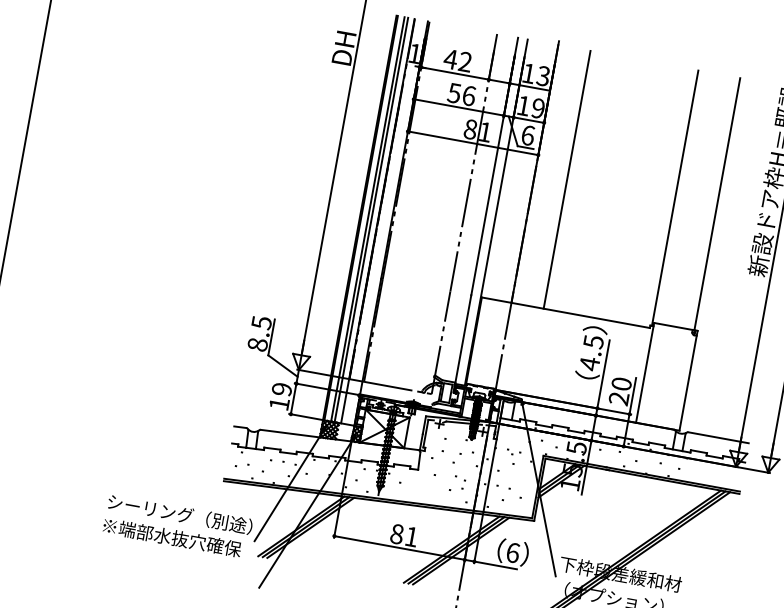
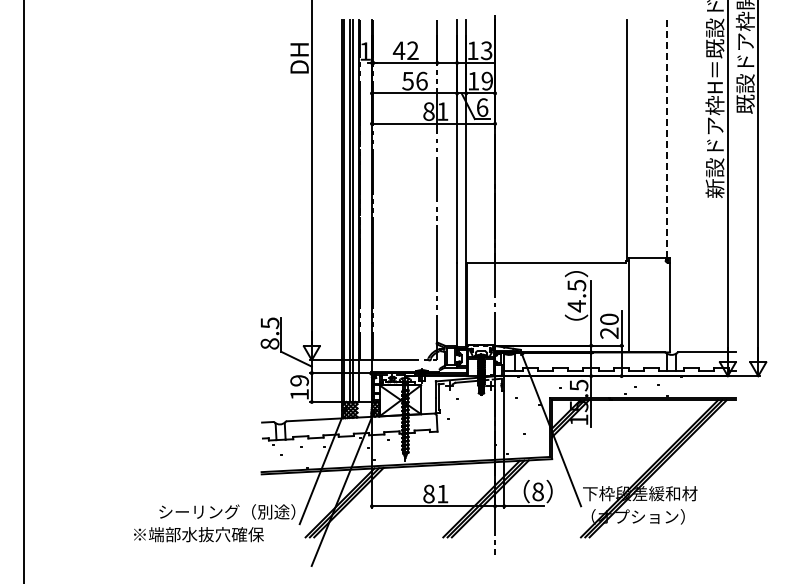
line: (567, 179) -> (525, 141), removed
line: (717, 203) -> (667, 138), solid -> dashed
text: (171, 537) -> (198, 534), moved
text: (512, 552) -> (537, 491), 6 -> 8

